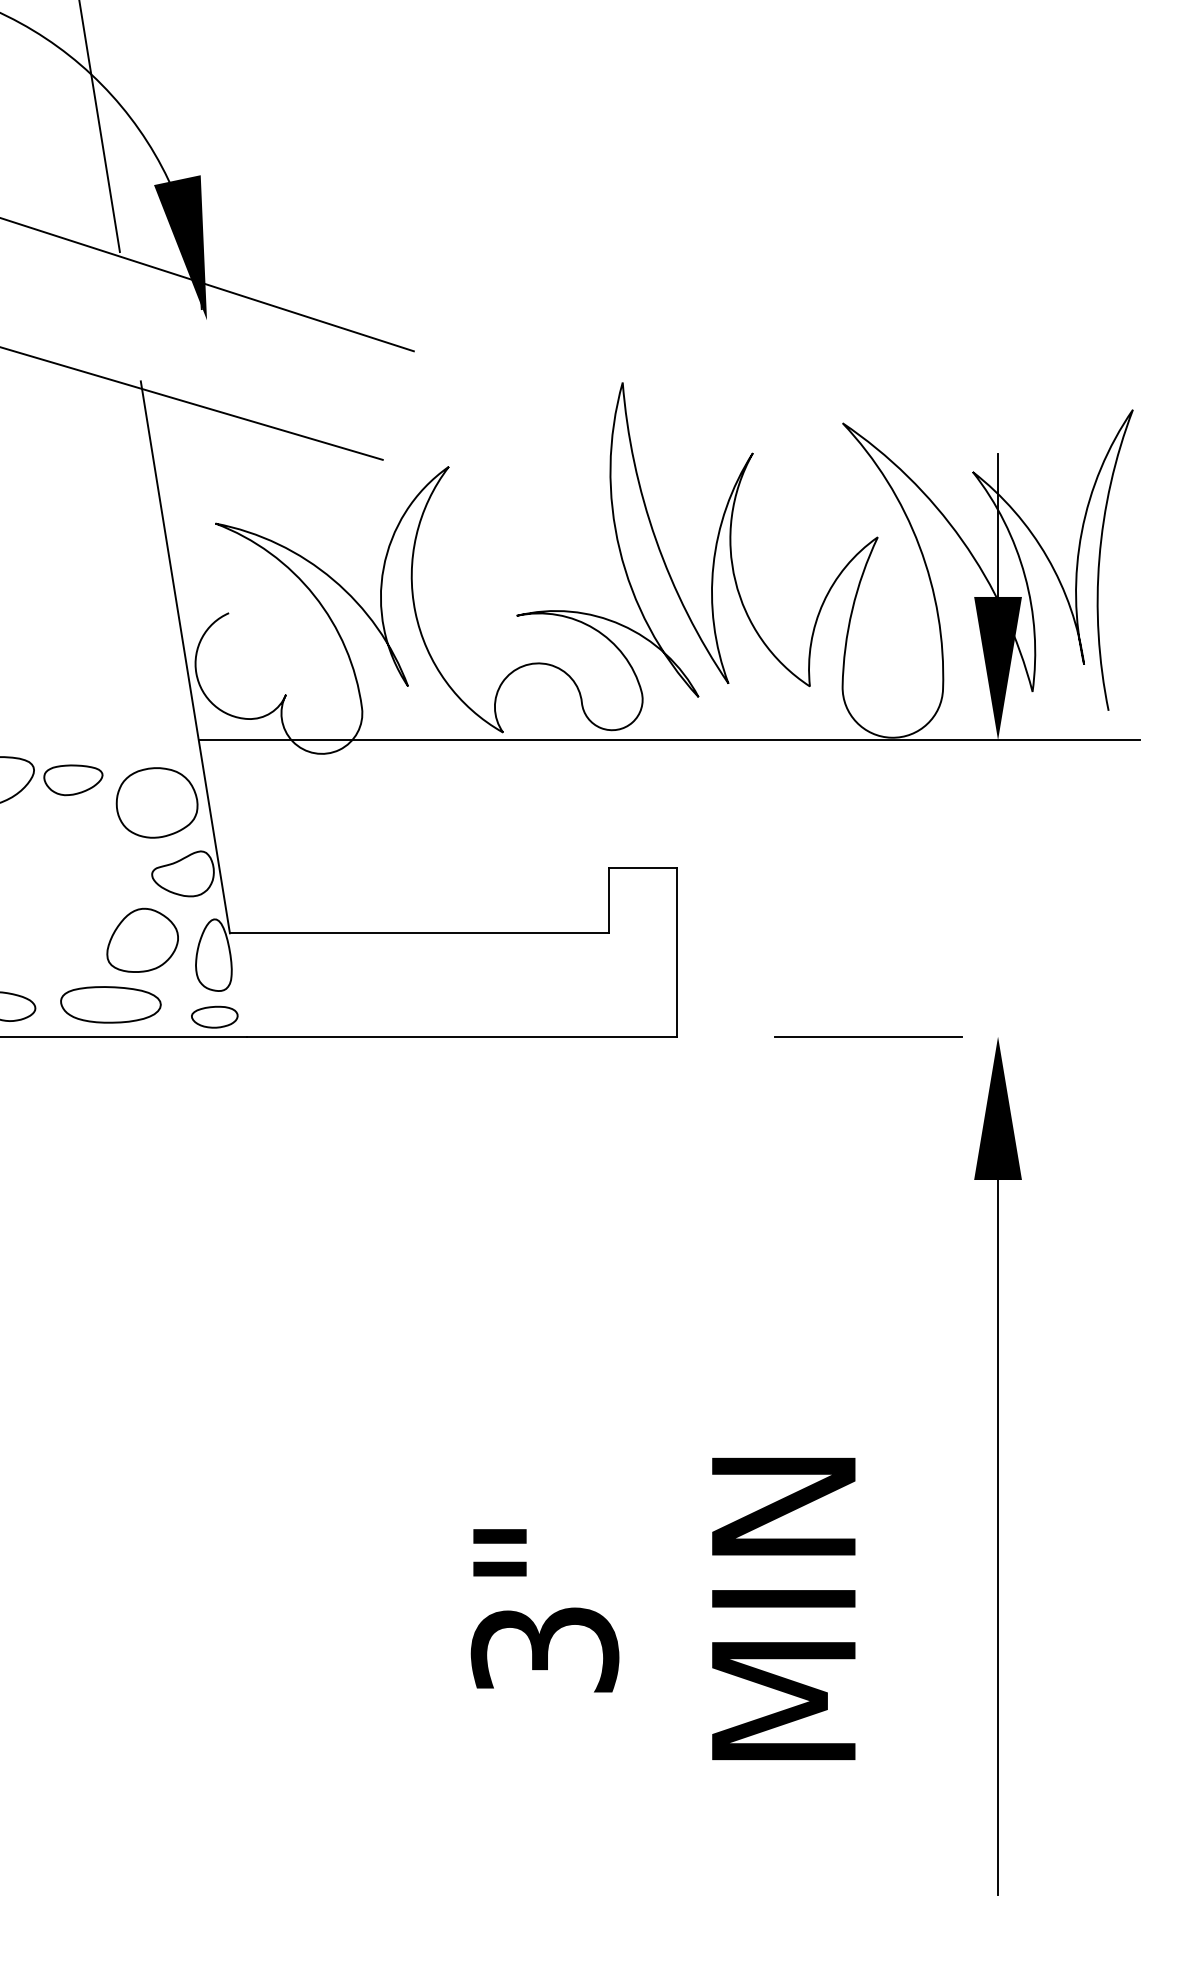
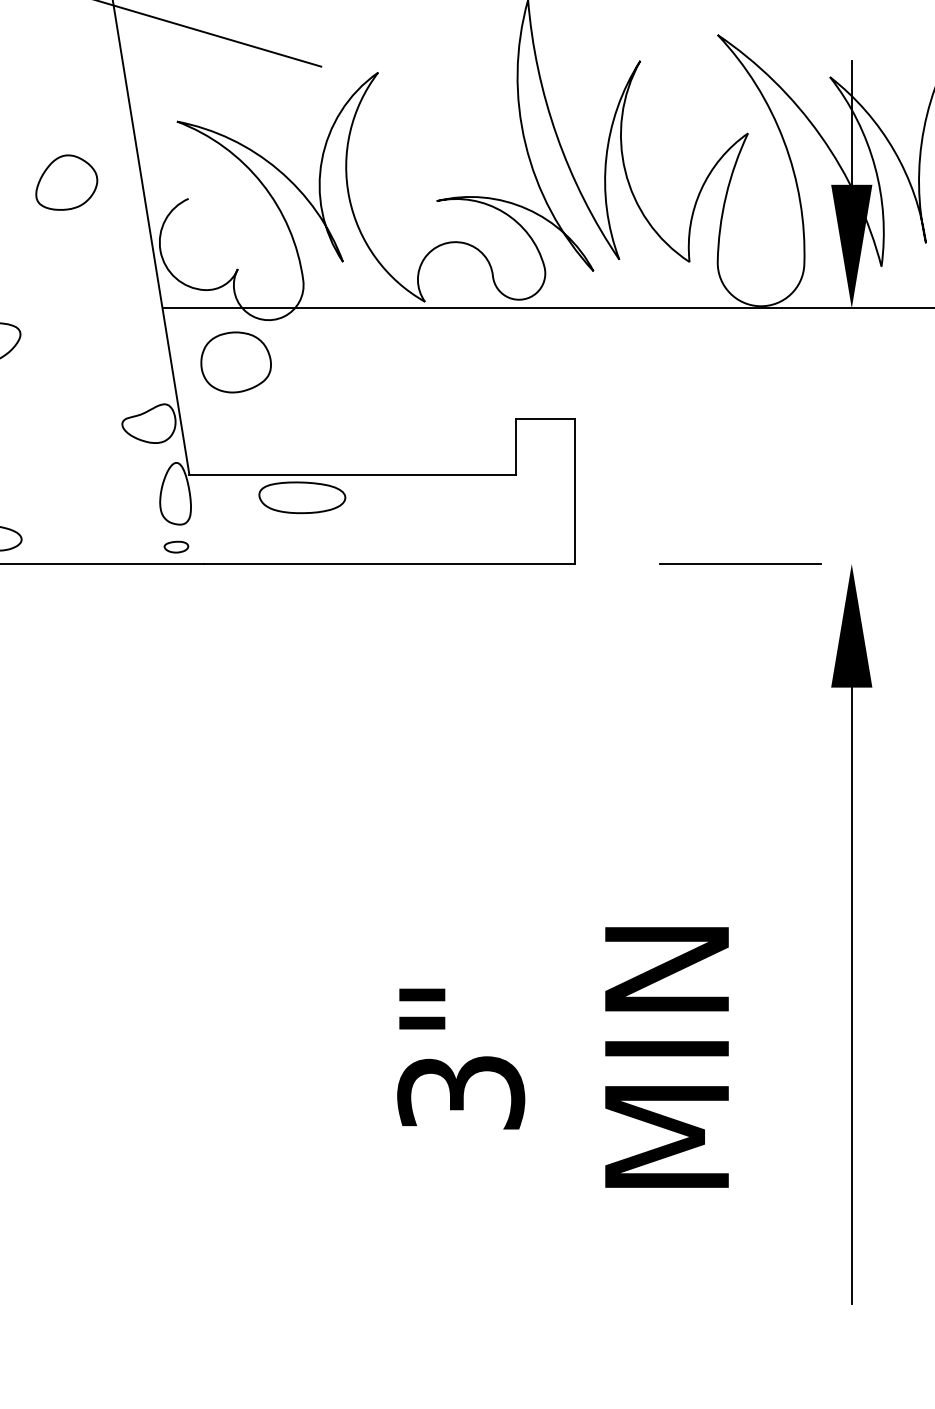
part: (73, 780) -> (54, 343), removed
part: (156, 802) -> (235, 362), moved
part: (142, 939) -> (66, 181), moved
part: (110, 1004) -> (302, 497), moved
part: (214, 1016) -> (176, 546), size x0.6

